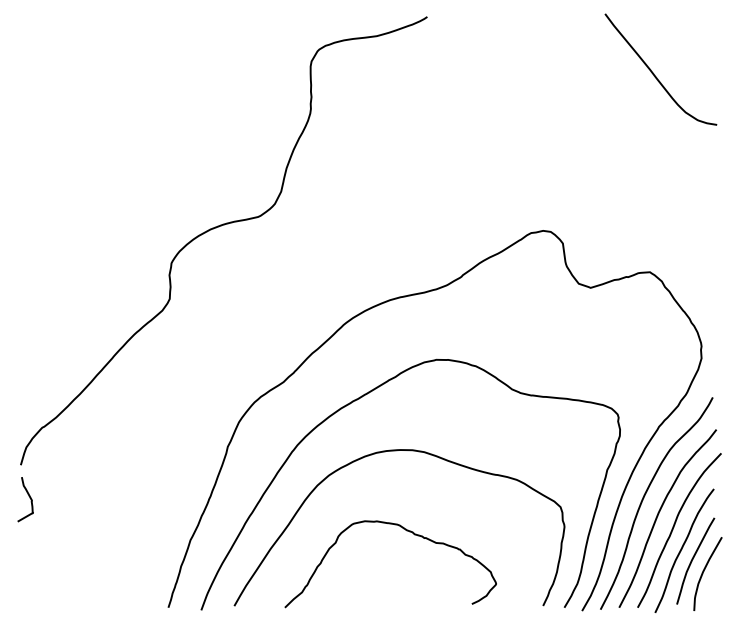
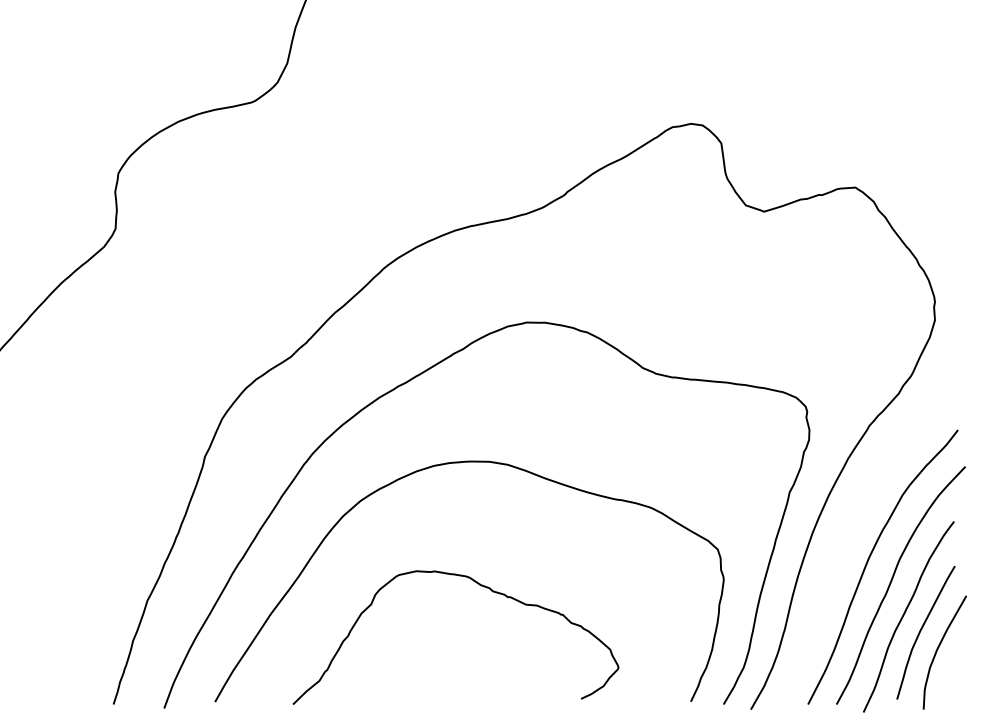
curve: (644, 498) -> (847, 536), removed

